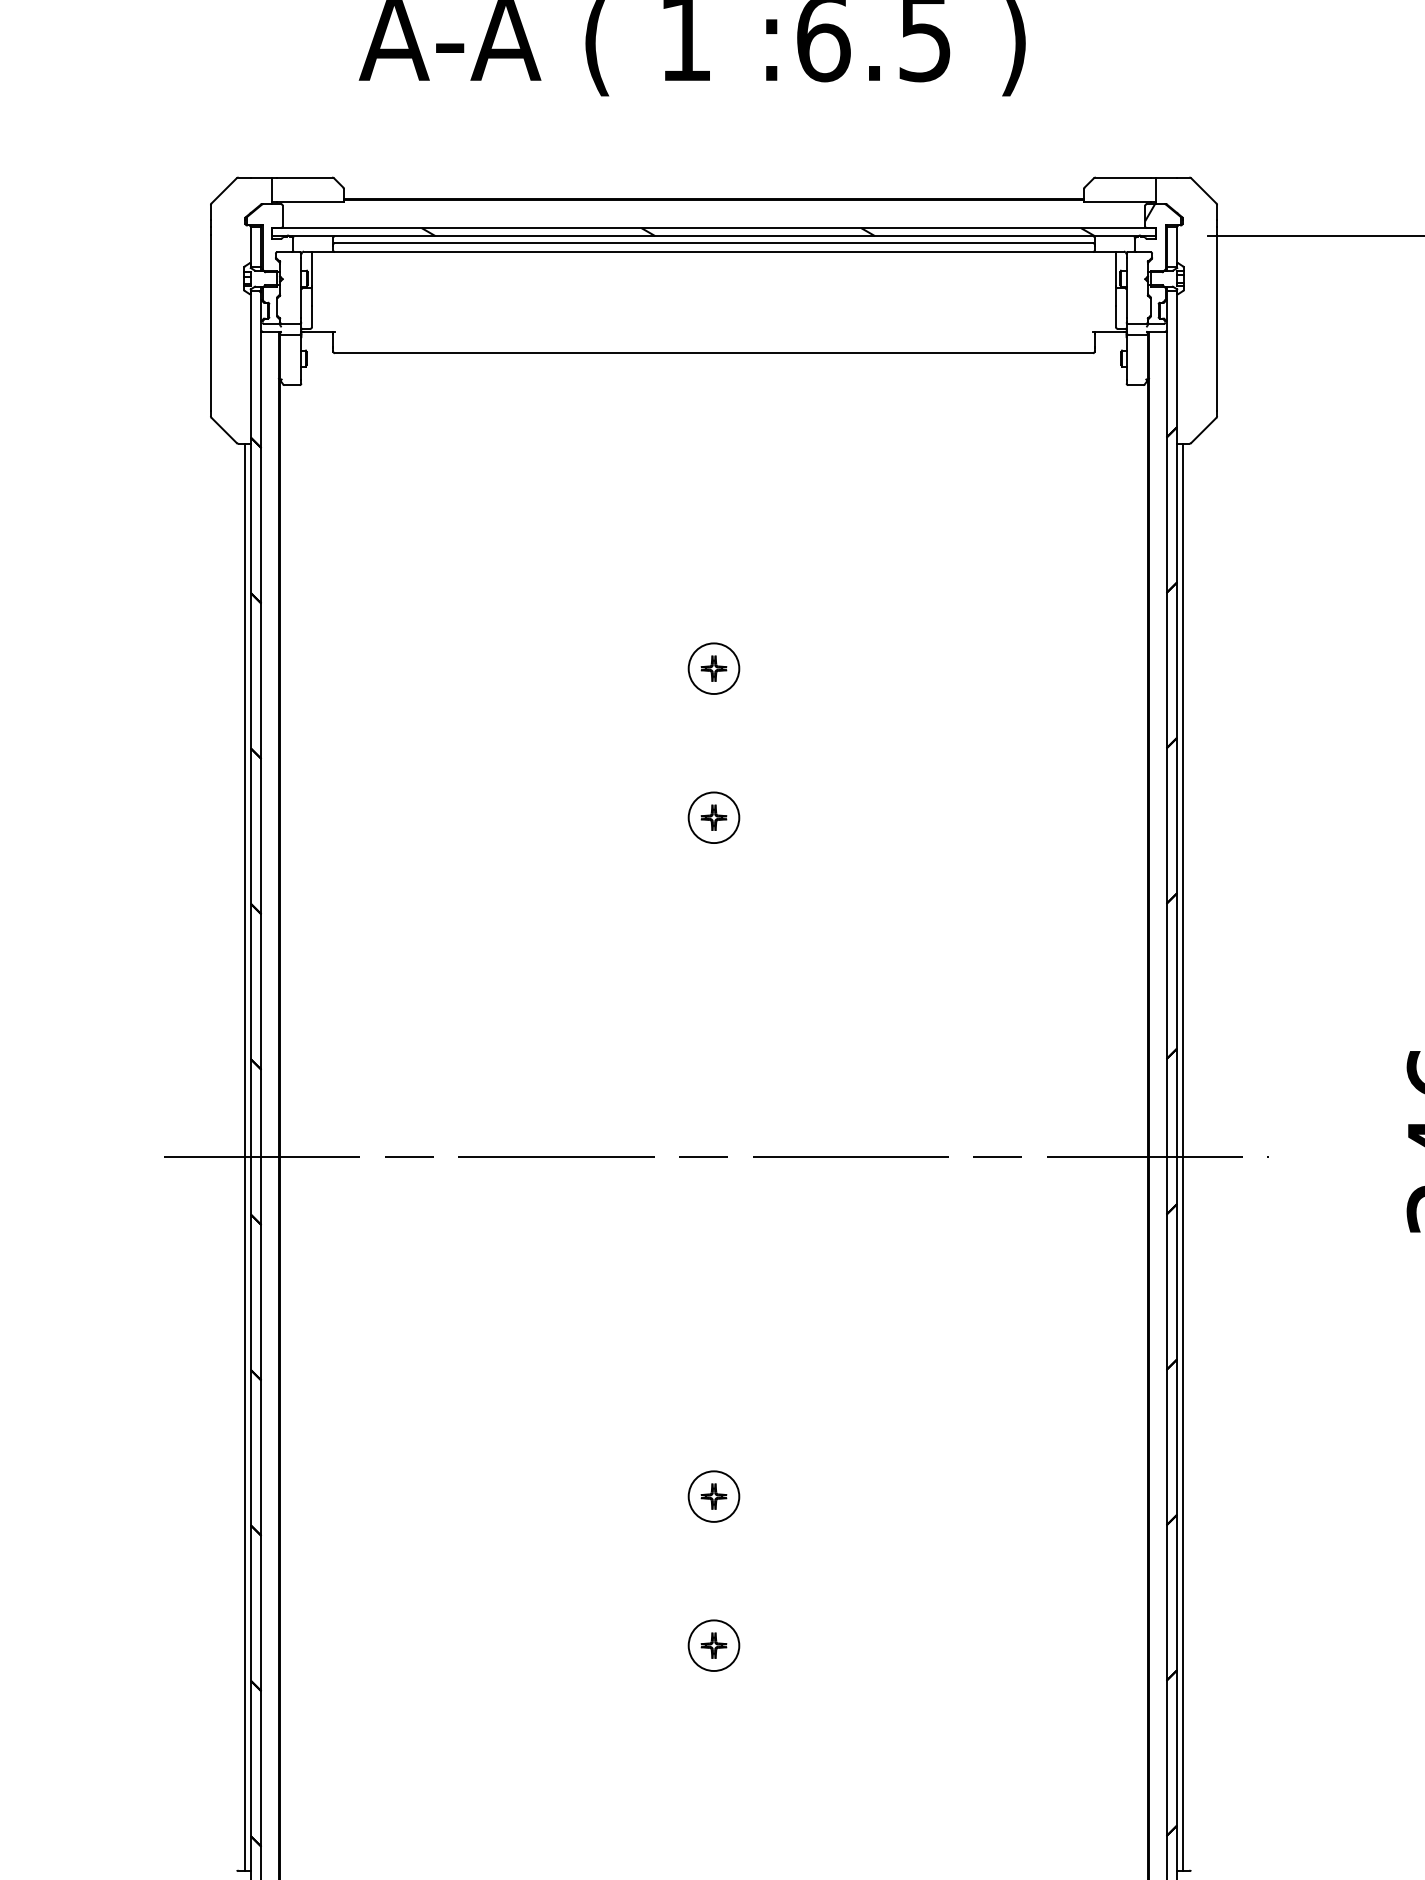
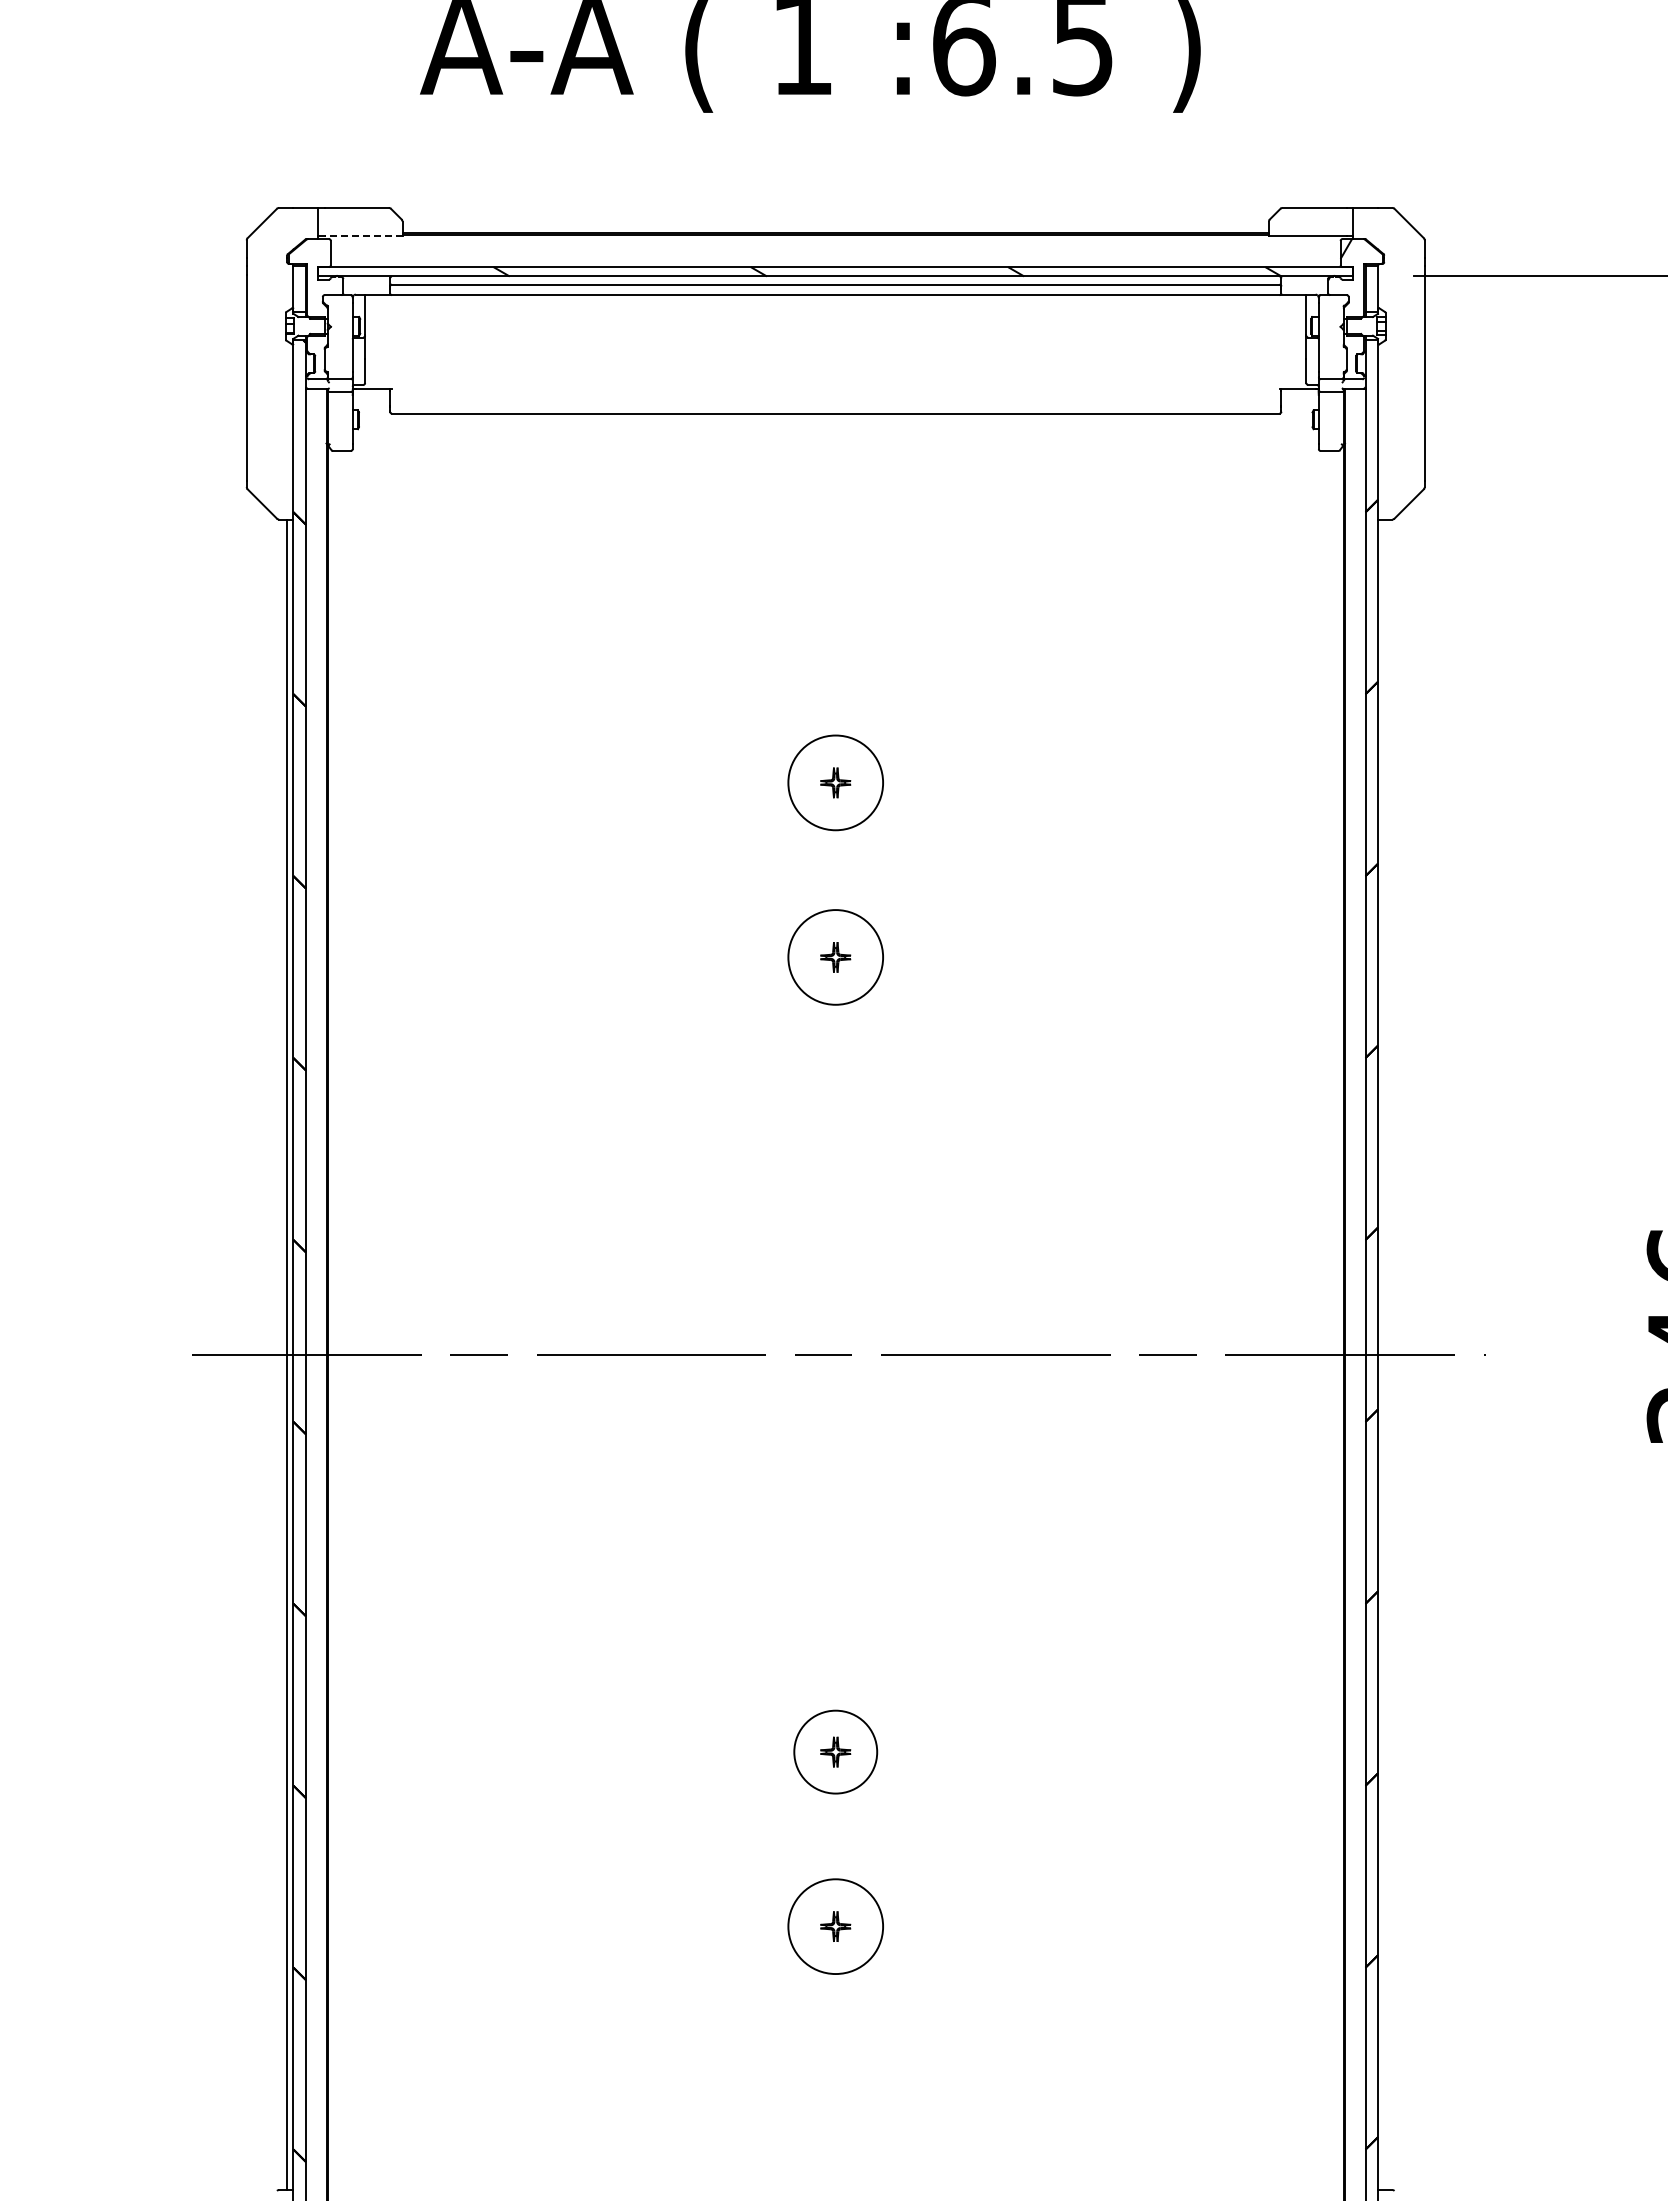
line: (310, 201) -> (363, 235), solid -> dashed
circle: (713, 668) -> (835, 782), size x1.6
circle: (713, 817) -> (835, 957), size x1.6
line: (1182, 1156) -> (1384, 1354), removed
circle: (713, 1496) -> (835, 1751), size x1.4
circle: (713, 1645) -> (835, 1926), size x1.6

